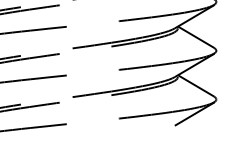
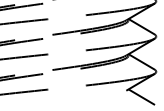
line: (195, 133) -> (141, 96), added

